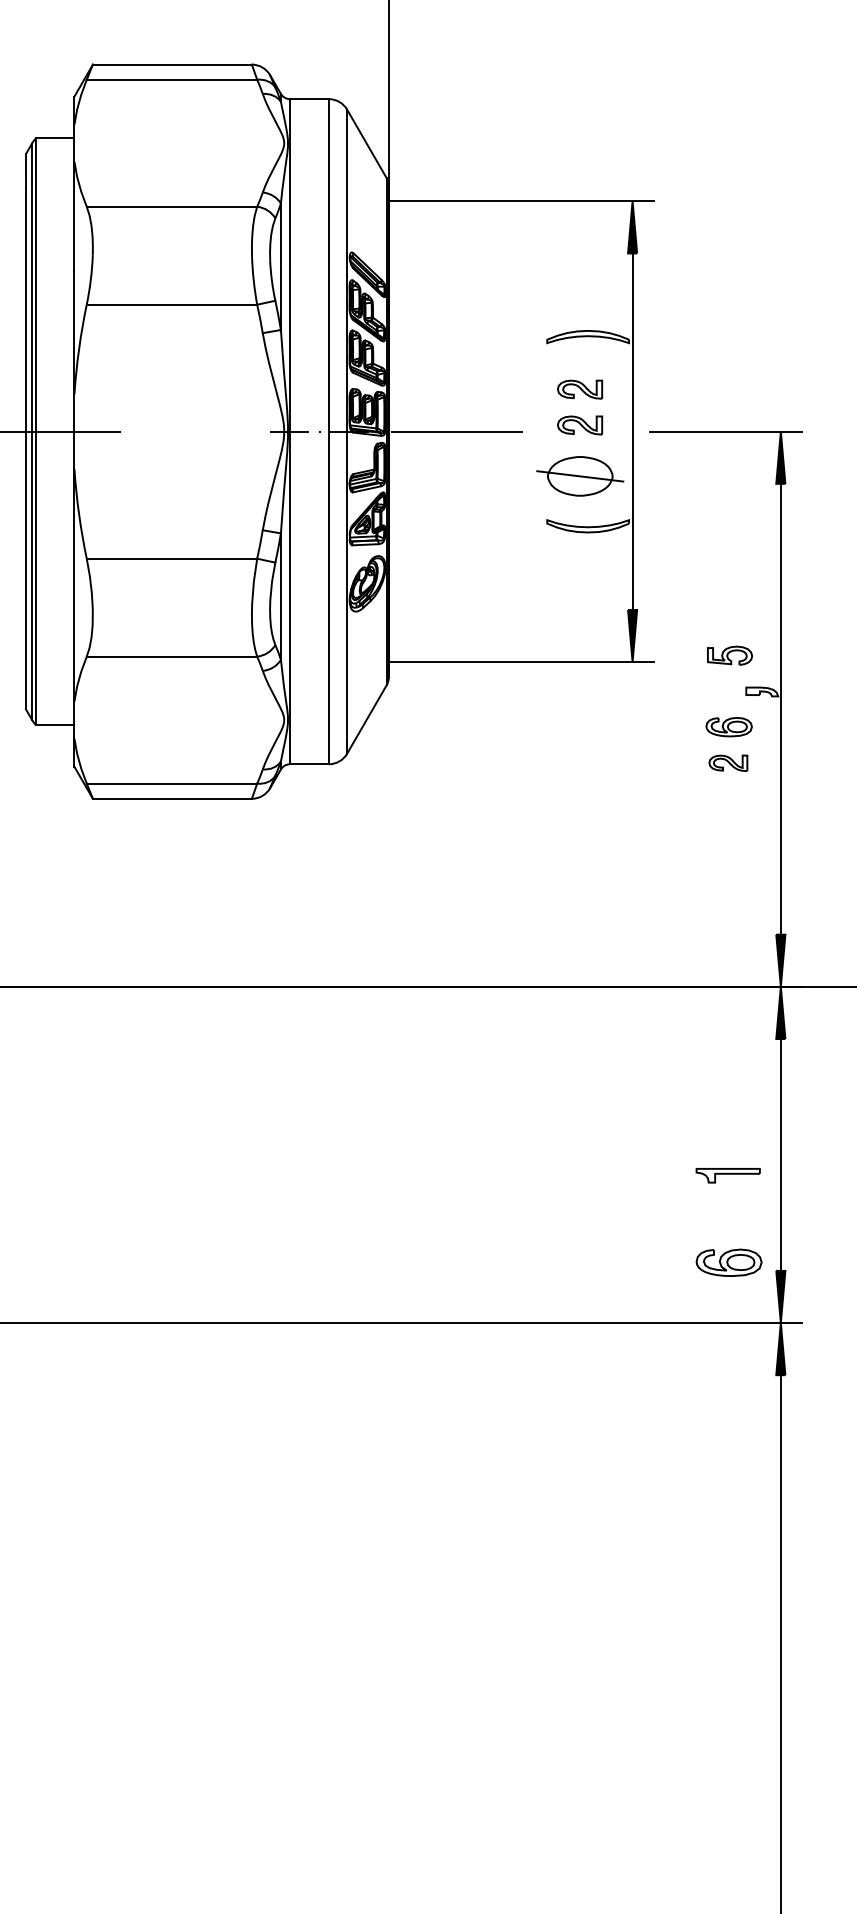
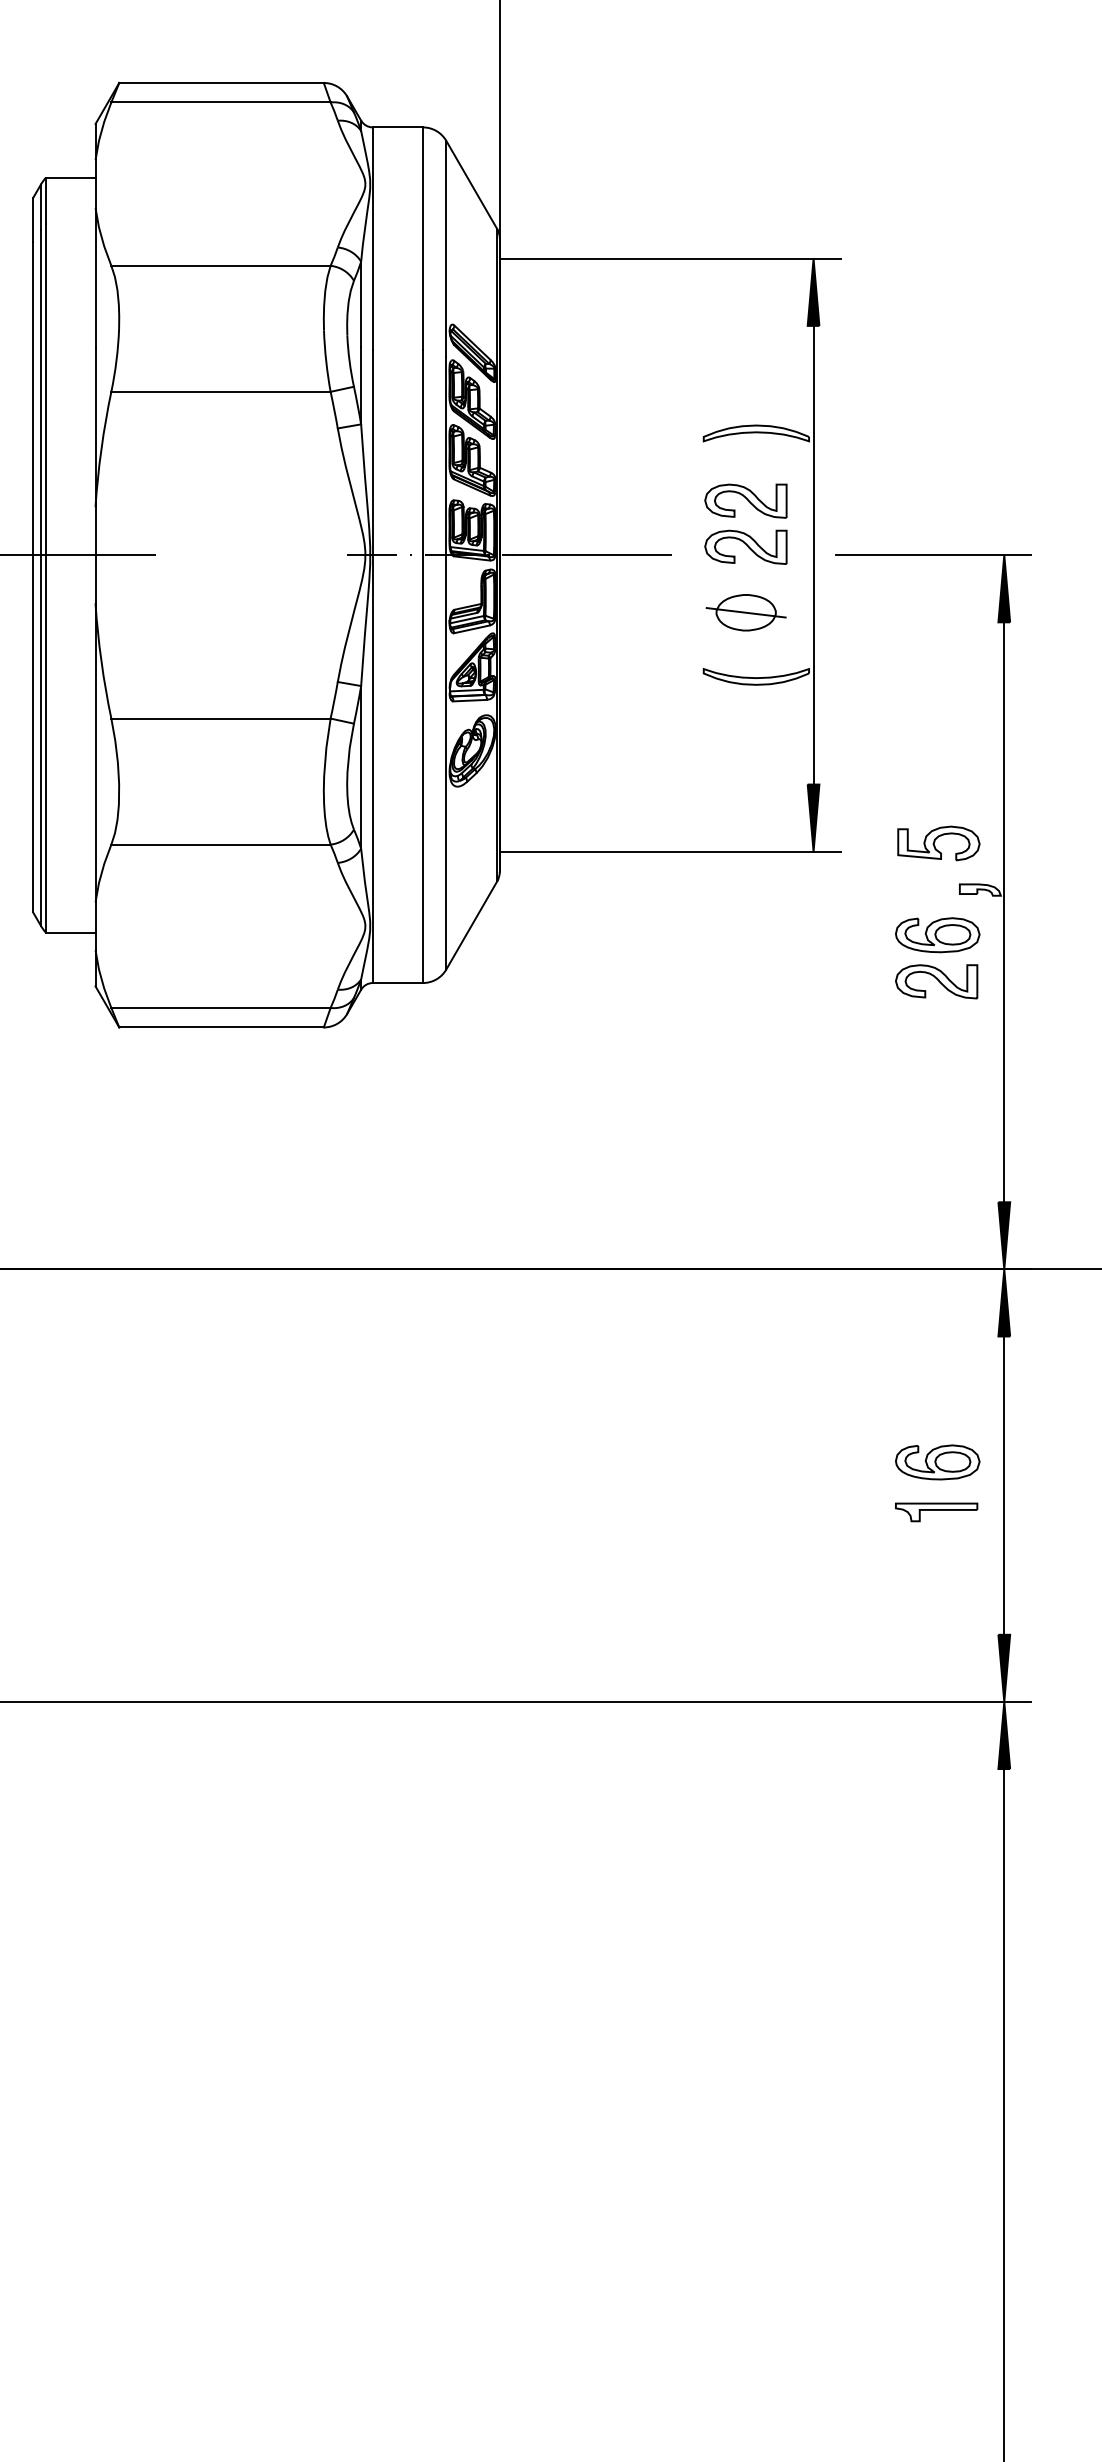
part: (579, 389) -> (745, 500), size x1.43
part: (579, 424) -> (745, 546), size x1.43
part: (579, 476) -> (745, 612), size x0.71
part: (729, 655) -> (938, 843), size x1.43
part: (728, 727) -> (937, 935), size x1.43
part: (728, 763) -> (936, 981), size x1.67
part: (728, 1262) -> (937, 1462), moved

